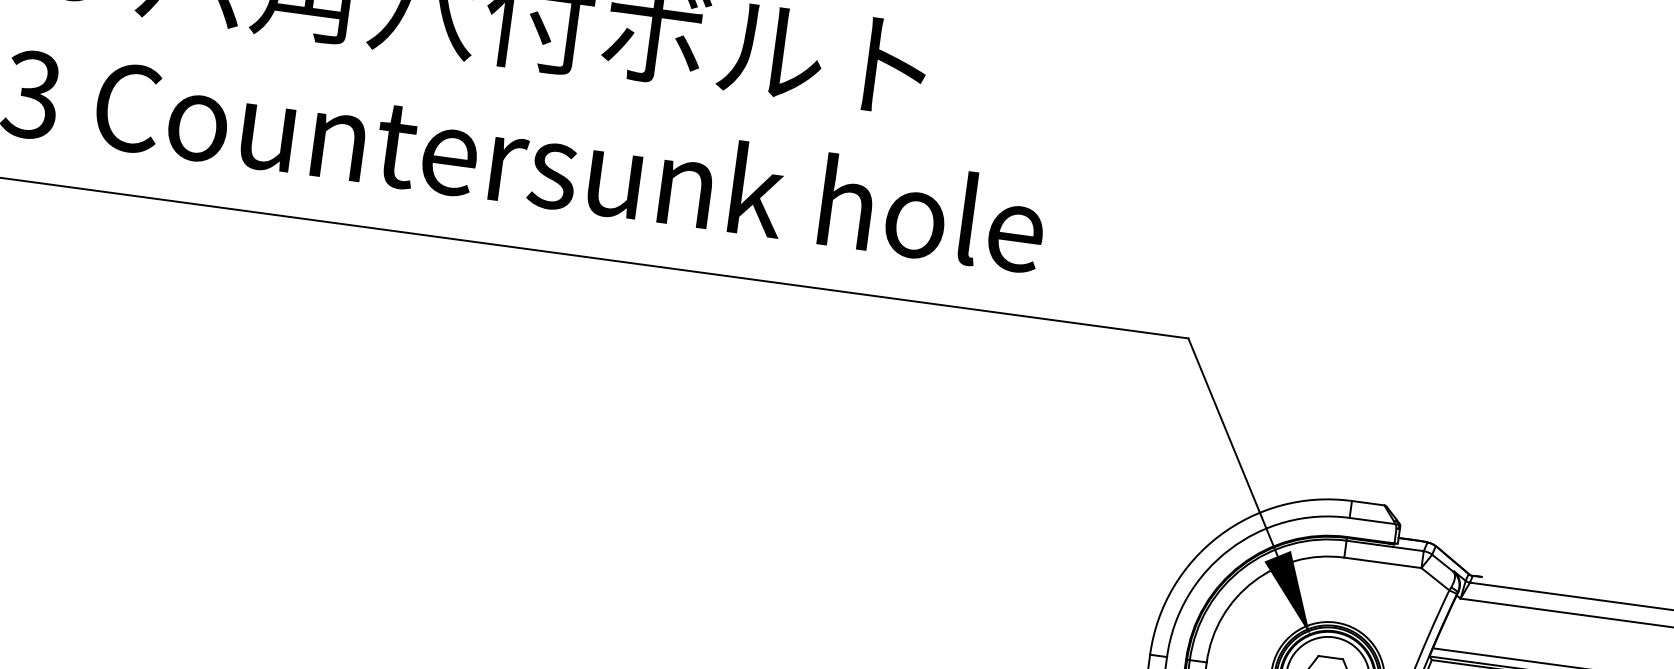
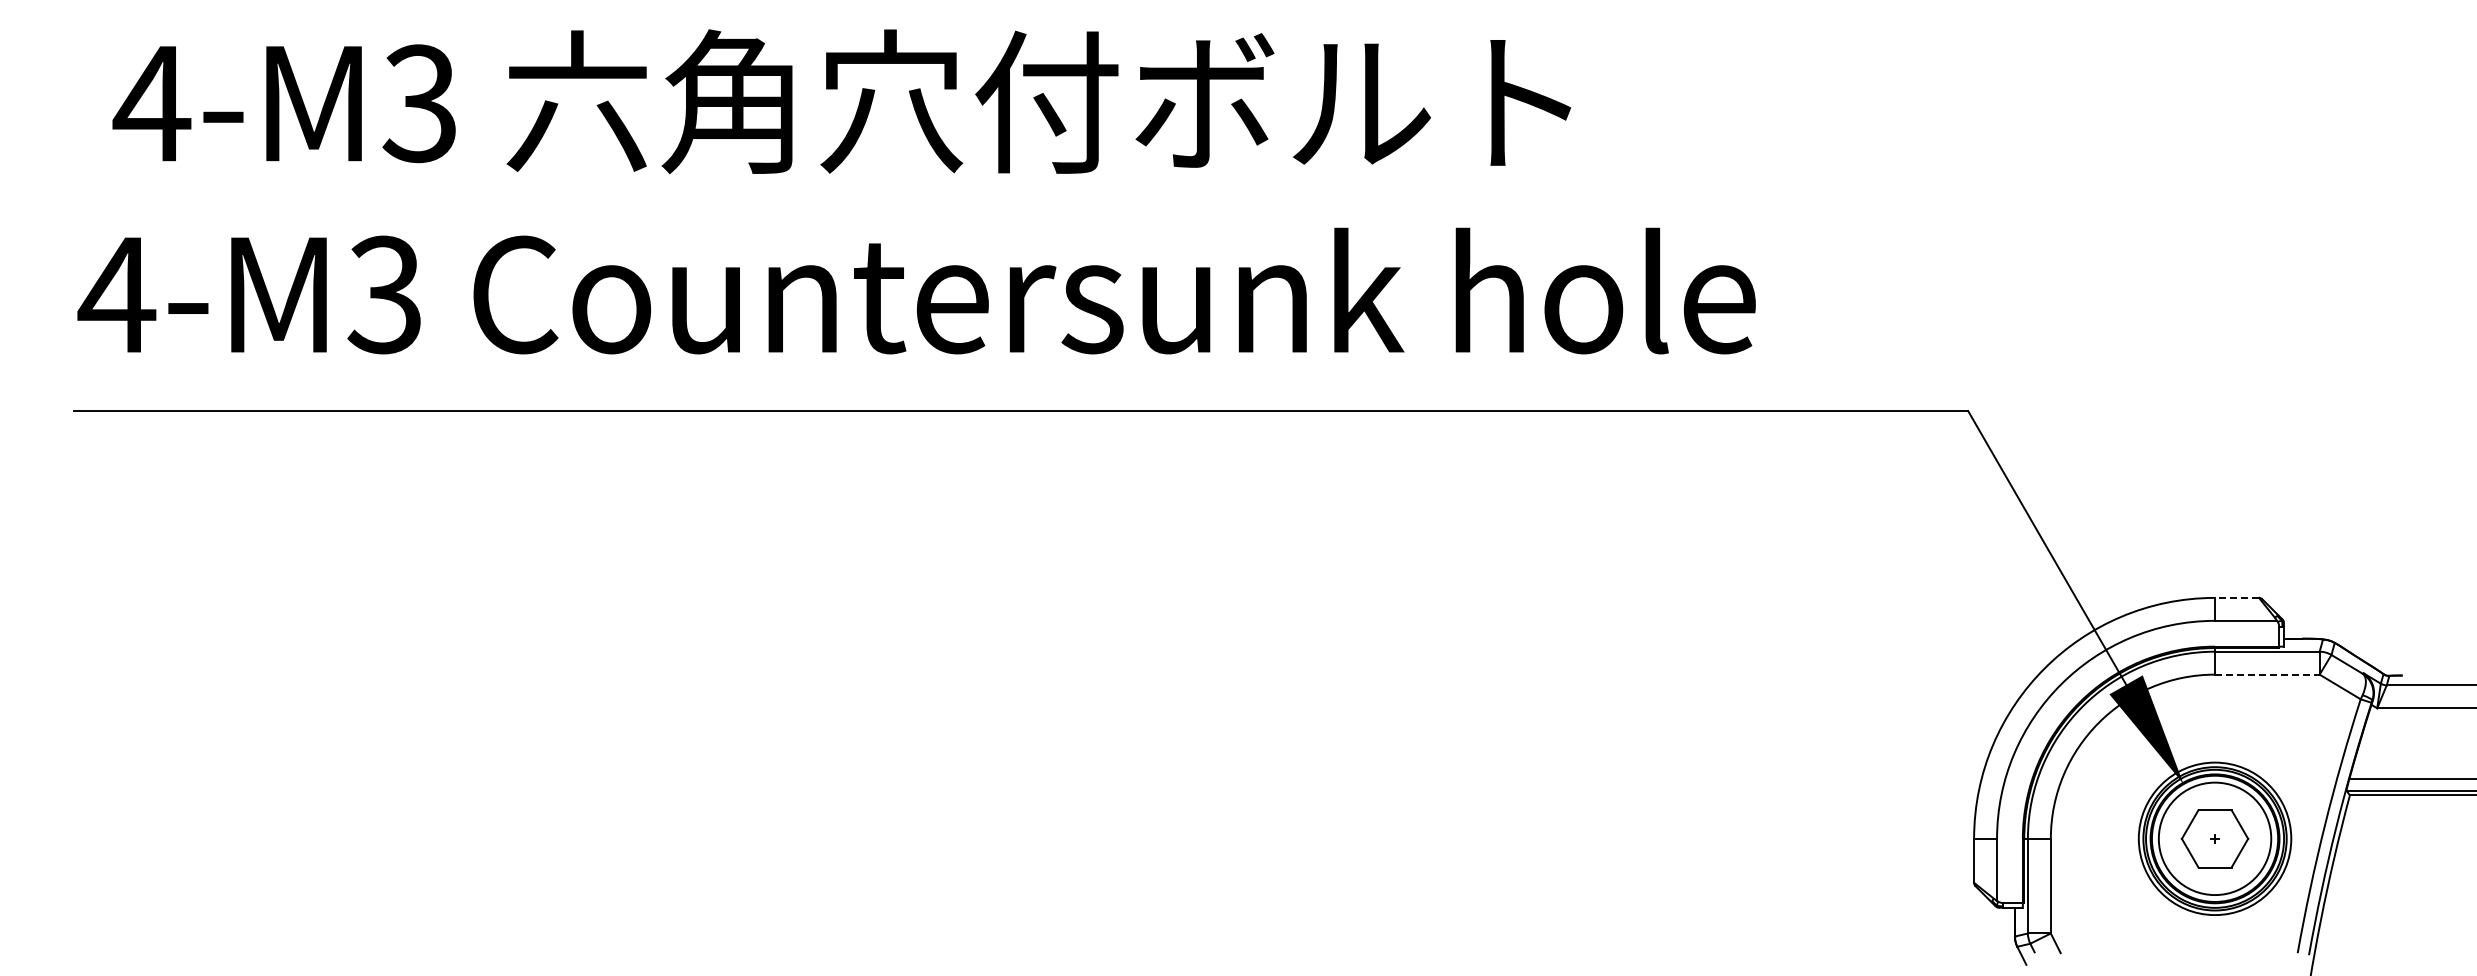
line: (1368, 502) -> (2237, 597), solid -> dashed
line: (1383, 562) -> (2267, 674), solid -> dashed

